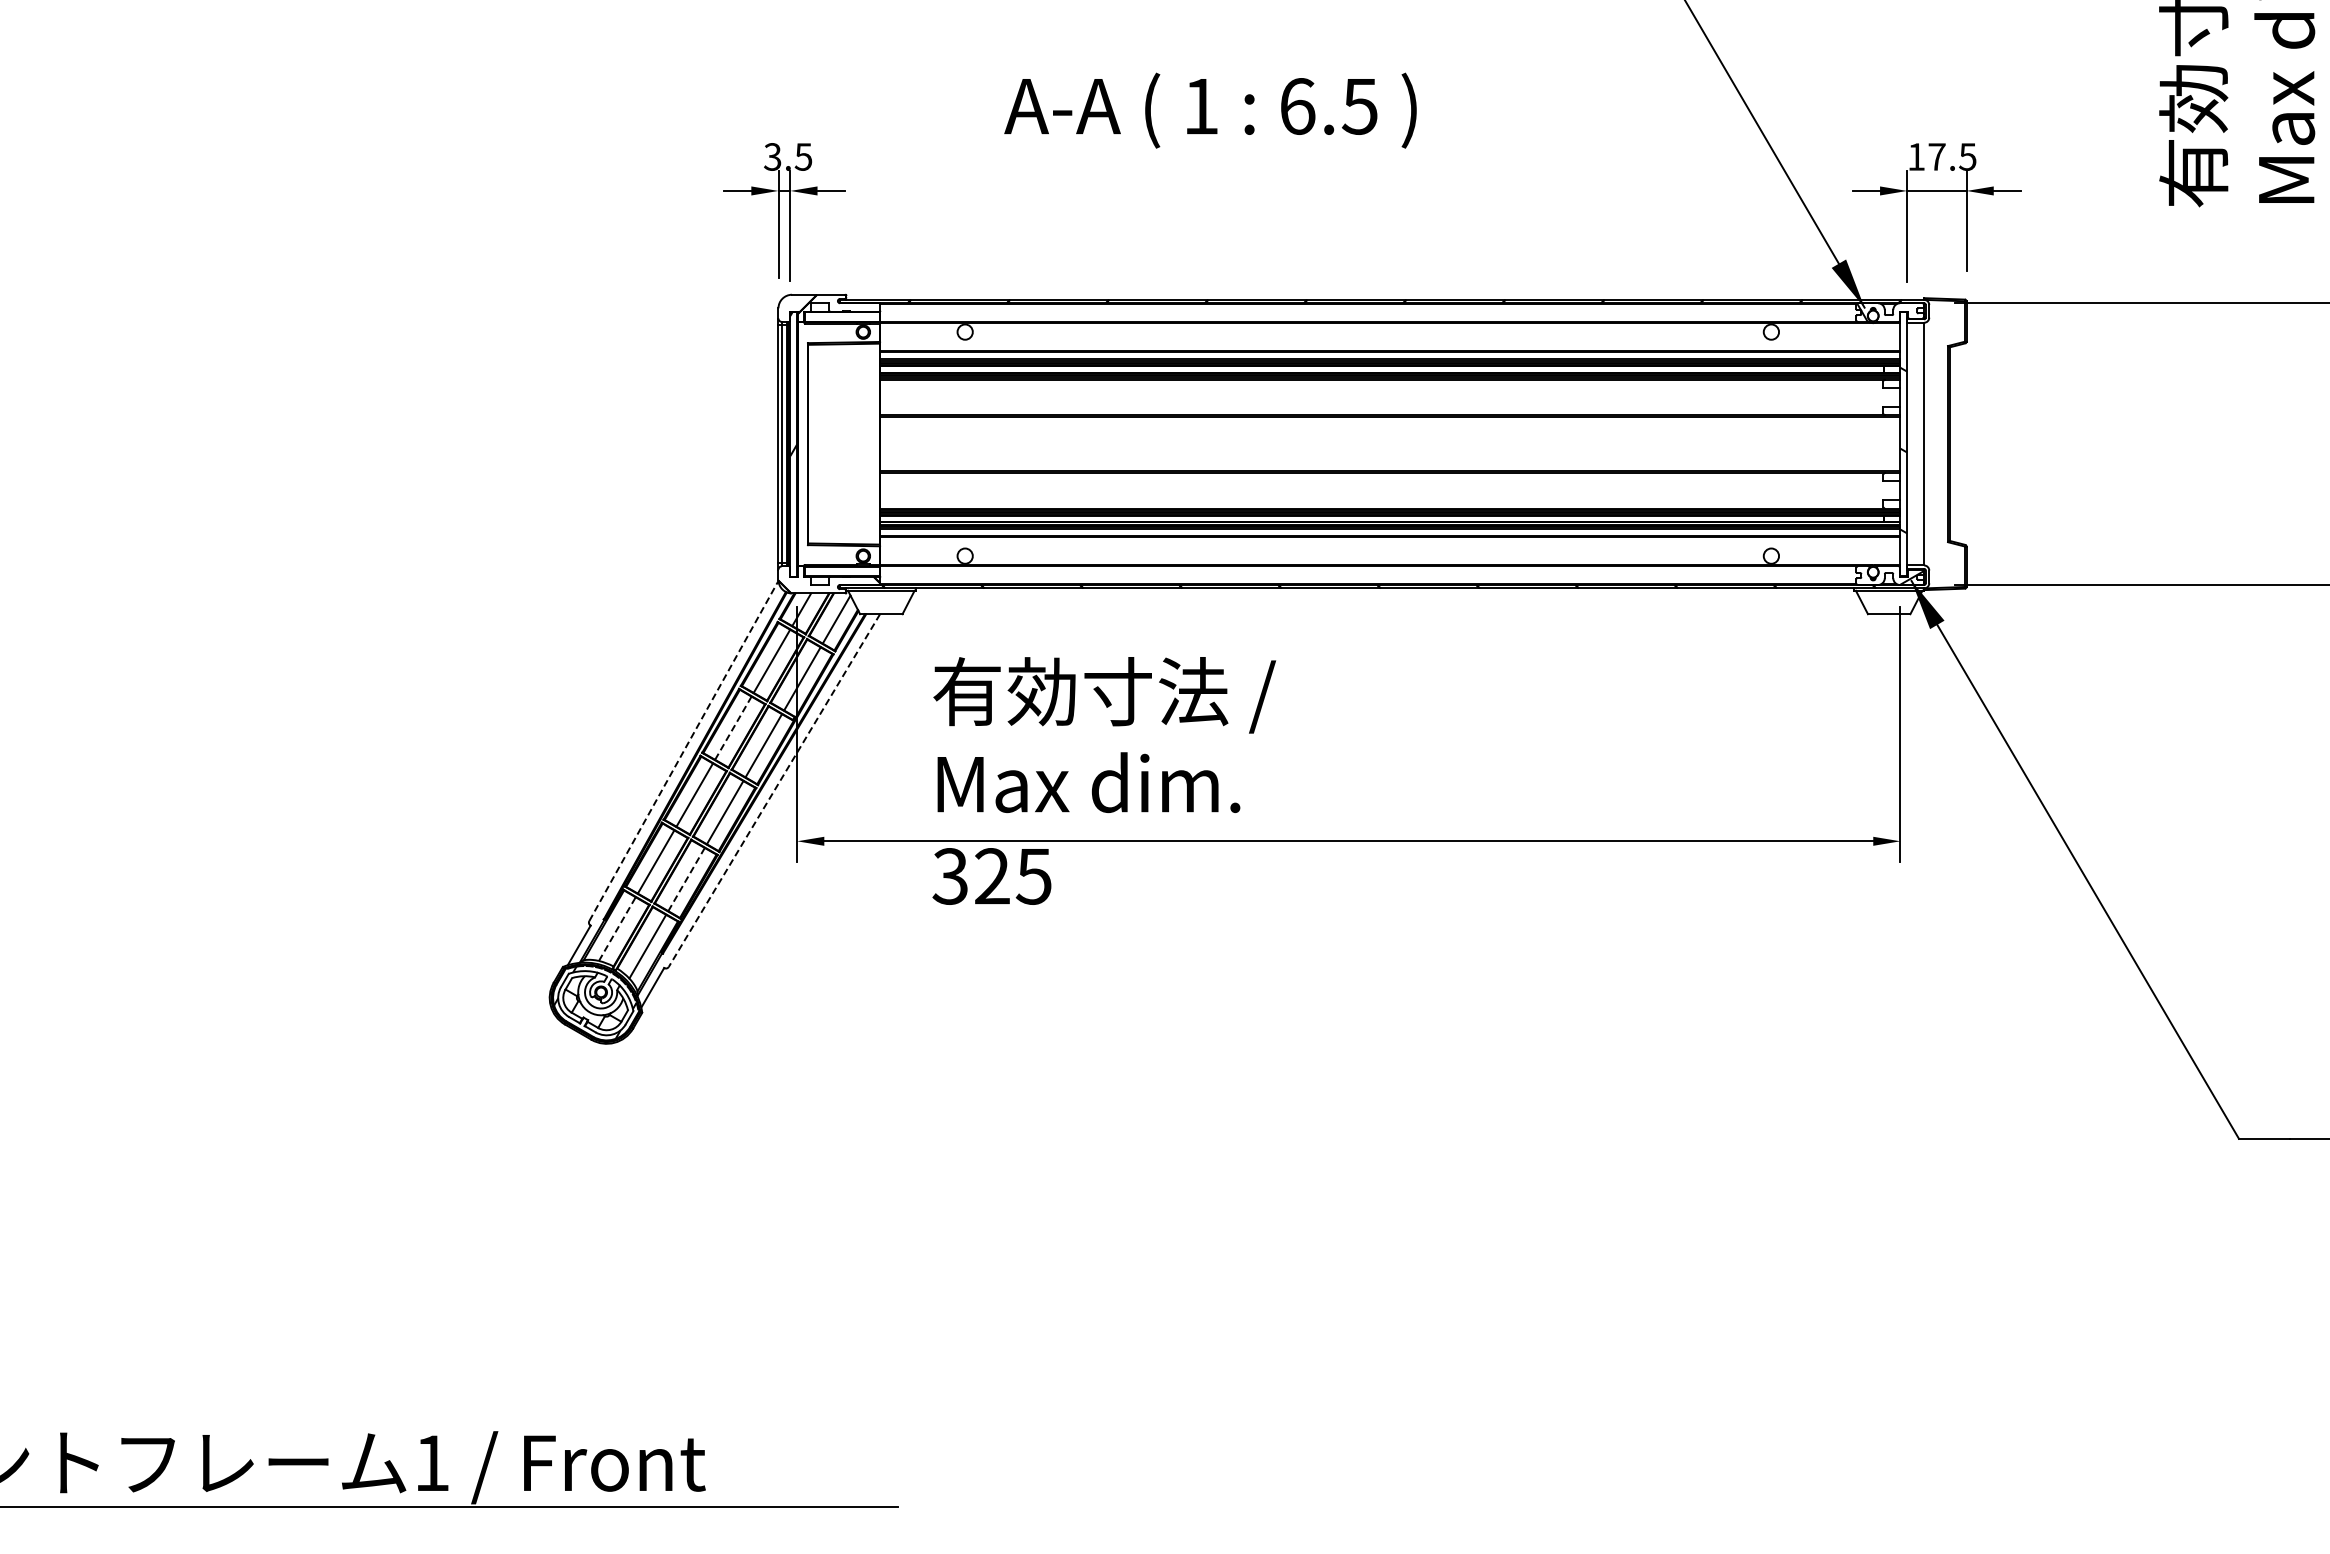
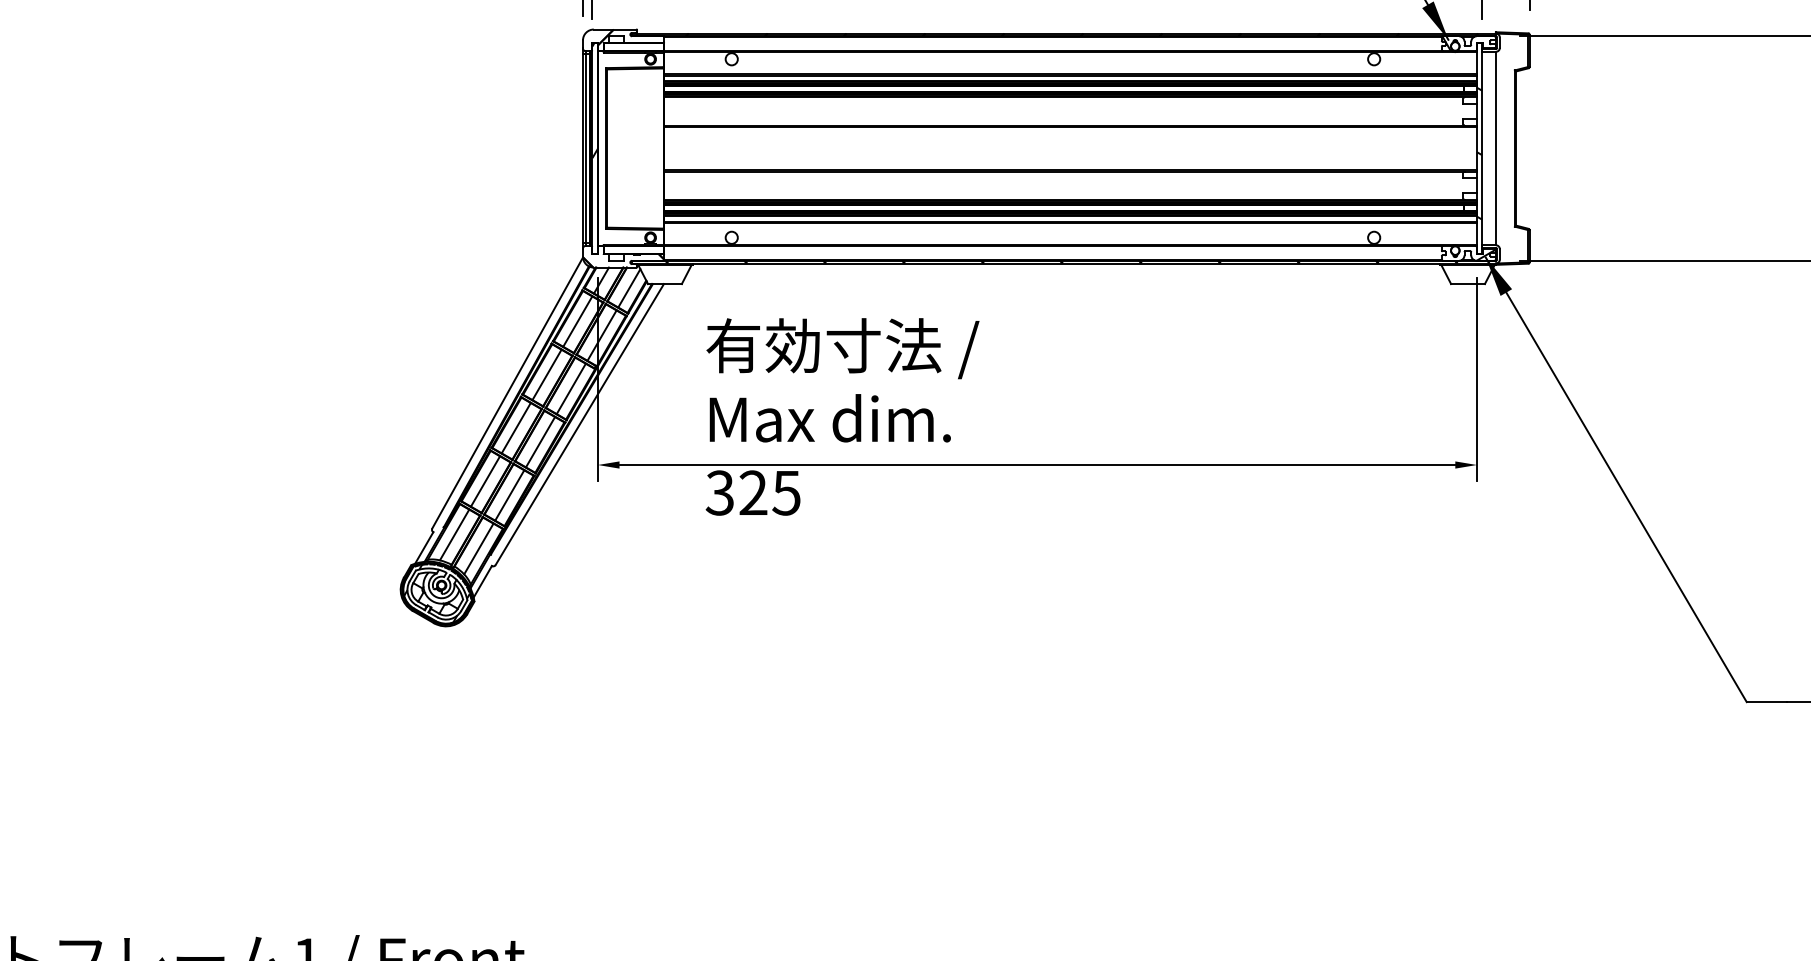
line: (733, 727) -> (547, 374), dashed -> solid
line: (683, 750) -> (507, 392), dashed -> solid
line: (774, 790) -> (579, 424), dashed -> solid
line: (686, 880) -> (509, 496), dashed -> solid
line: (617, 929) -> (454, 535), dashed -> solid

